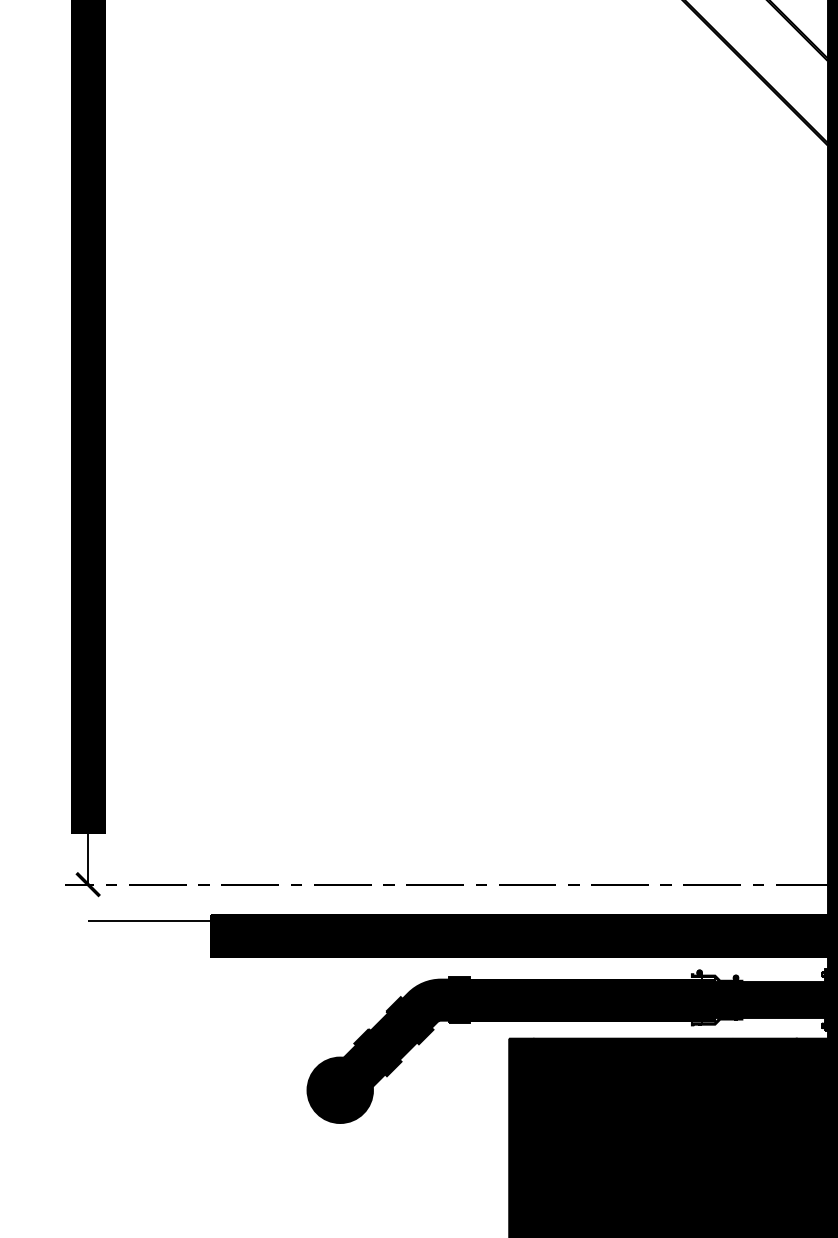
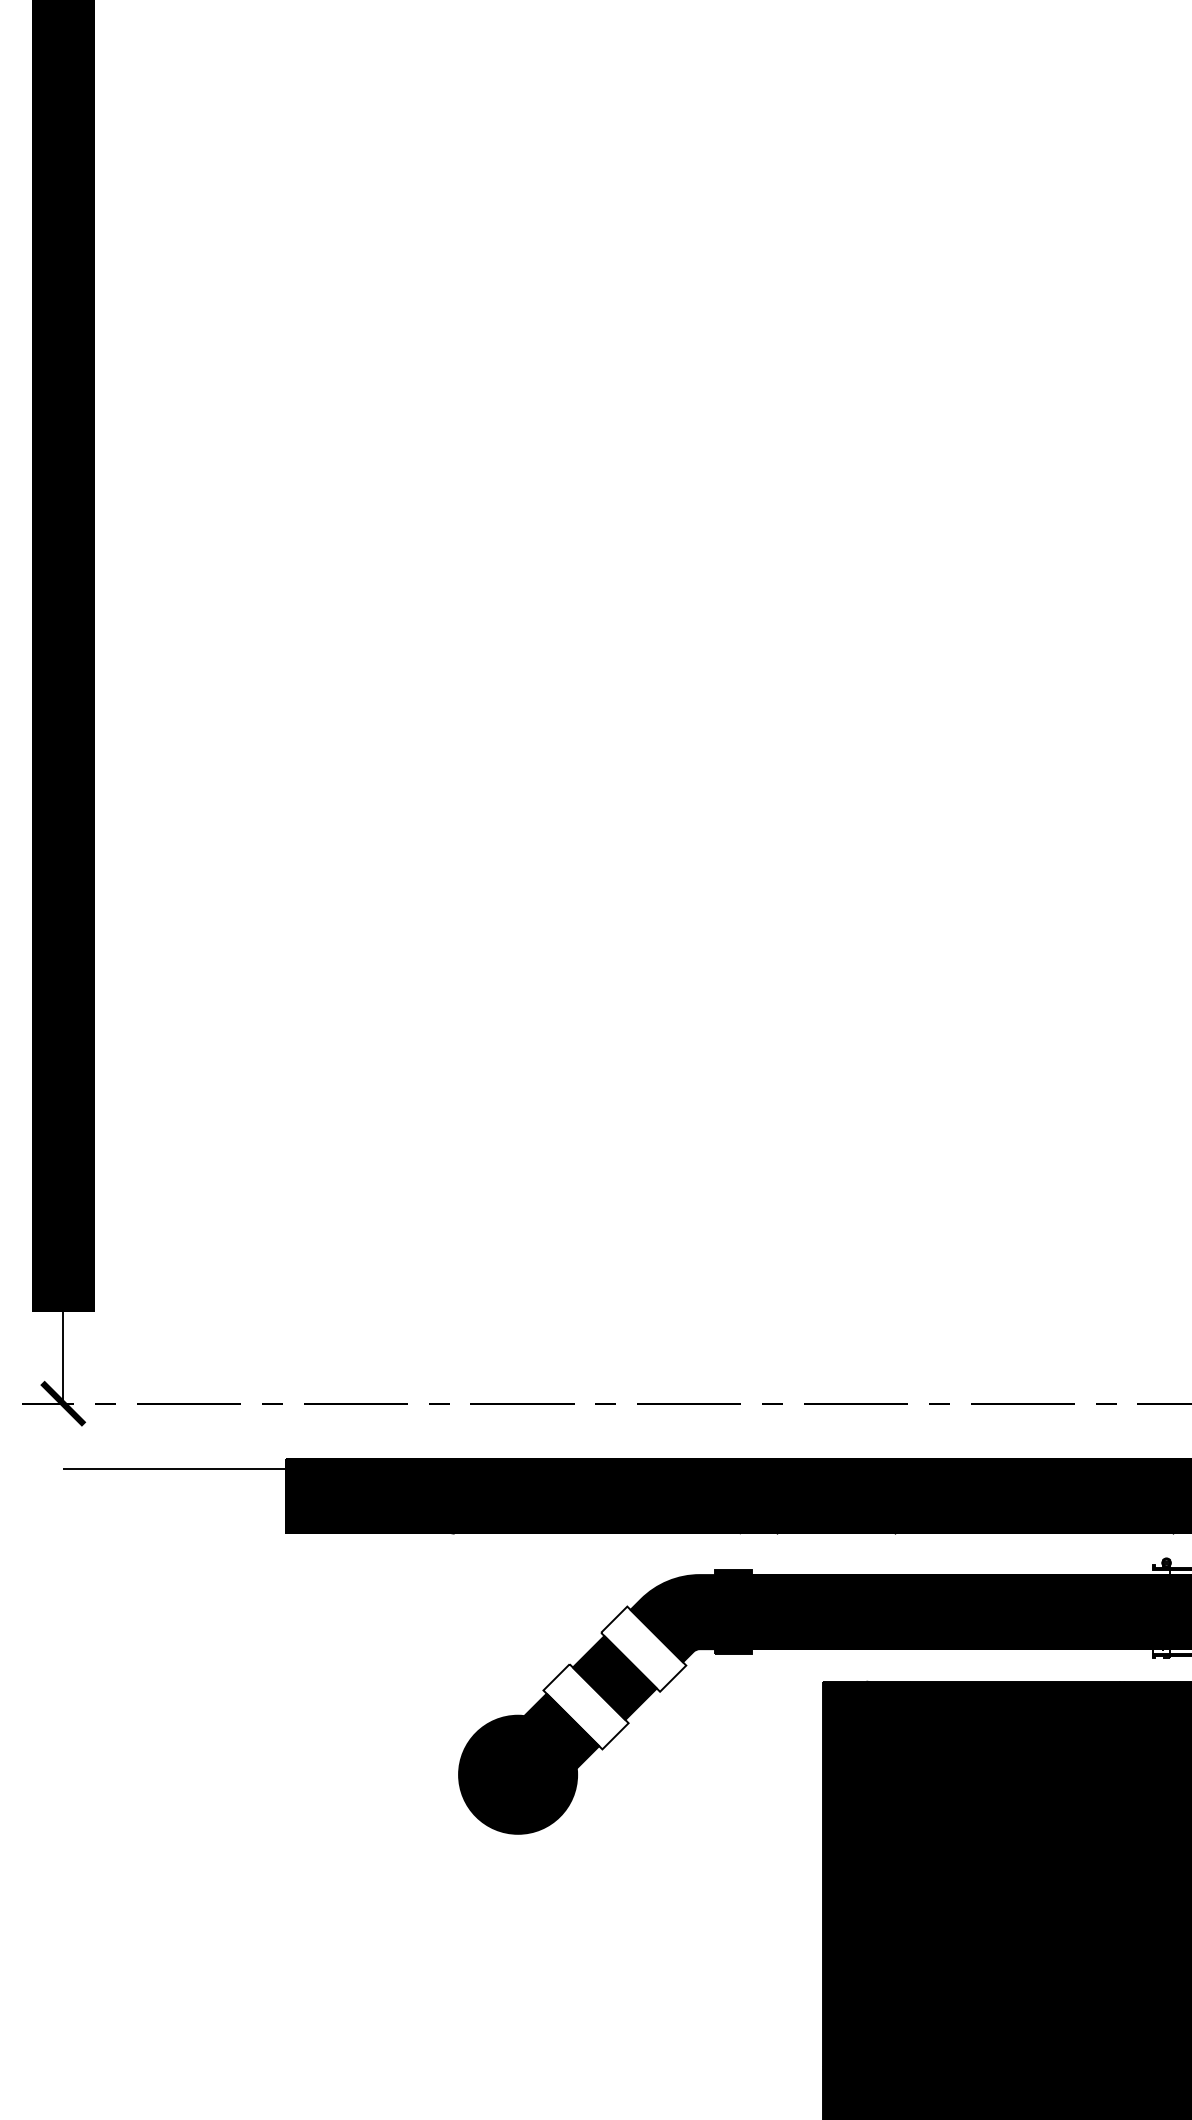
fill: (409, 1020) -> (643, 1648), removed
fill: (377, 1052) -> (585, 1706), removed

